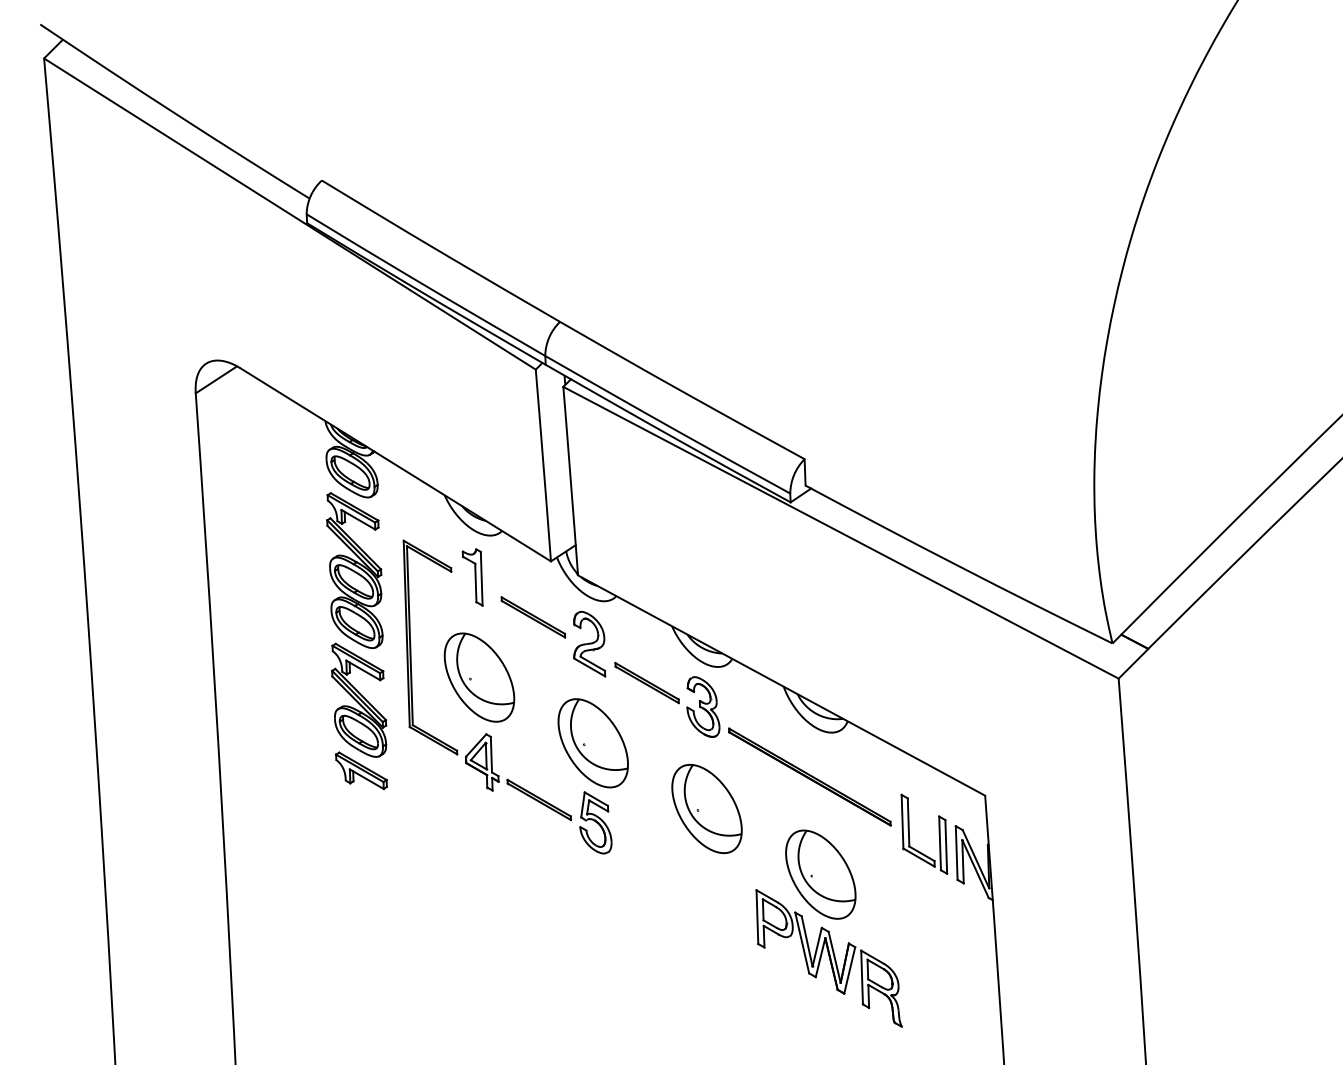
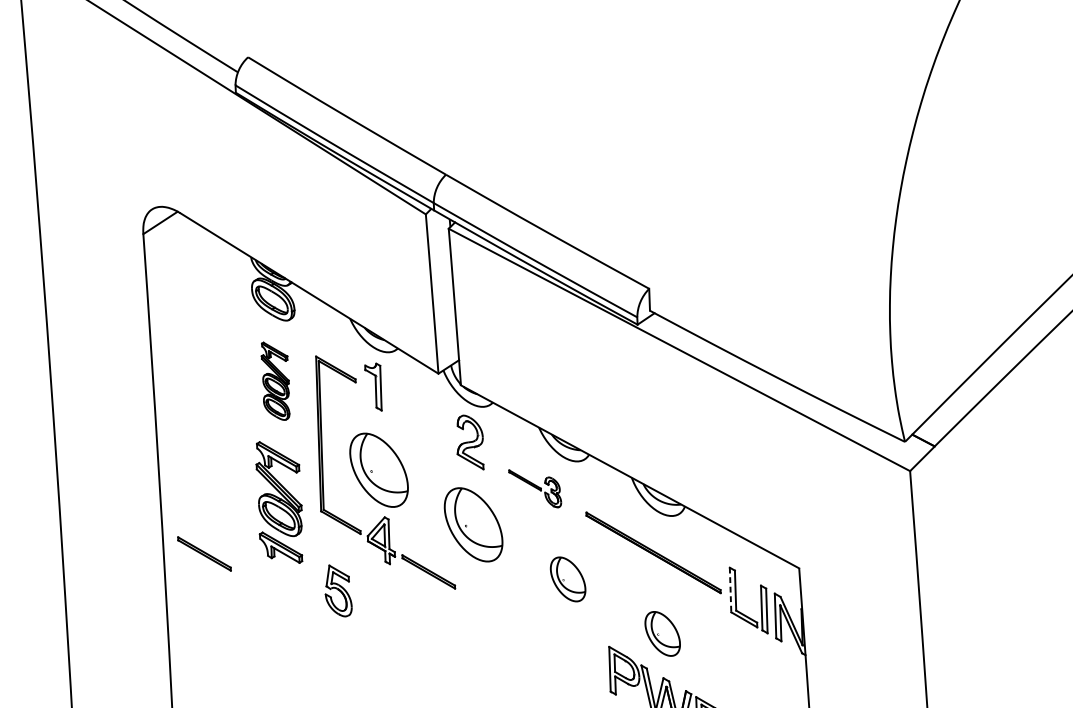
part: (354, 570) -> (275, 381), size x0.6
part: (533, 617) -> (204, 554), moved
part: (667, 699) -> (535, 488), size x0.6
part: (706, 808) -> (567, 579), size x0.6
line: (902, 821) -> (730, 589), solid -> dashed
part: (595, 822) -> (338, 590), moved
part: (820, 874) -> (662, 633), size x0.6

